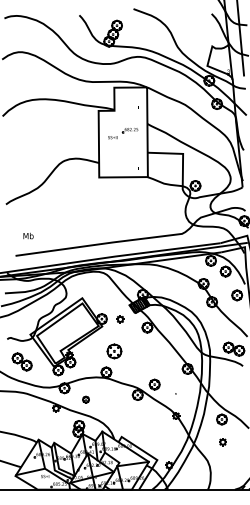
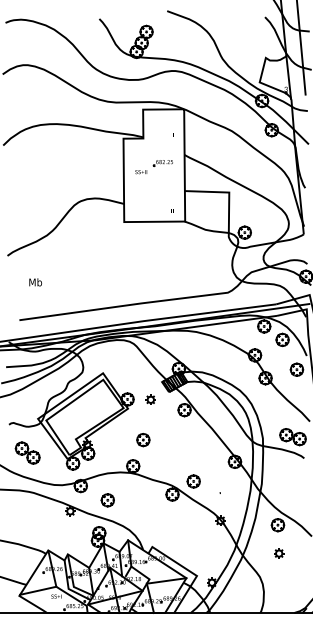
text: (28, 236) -> (35, 282), moved
part: (114, 351) -> (143, 440), size x0.71
part: (85, 399) -> (107, 500), size x1.67

